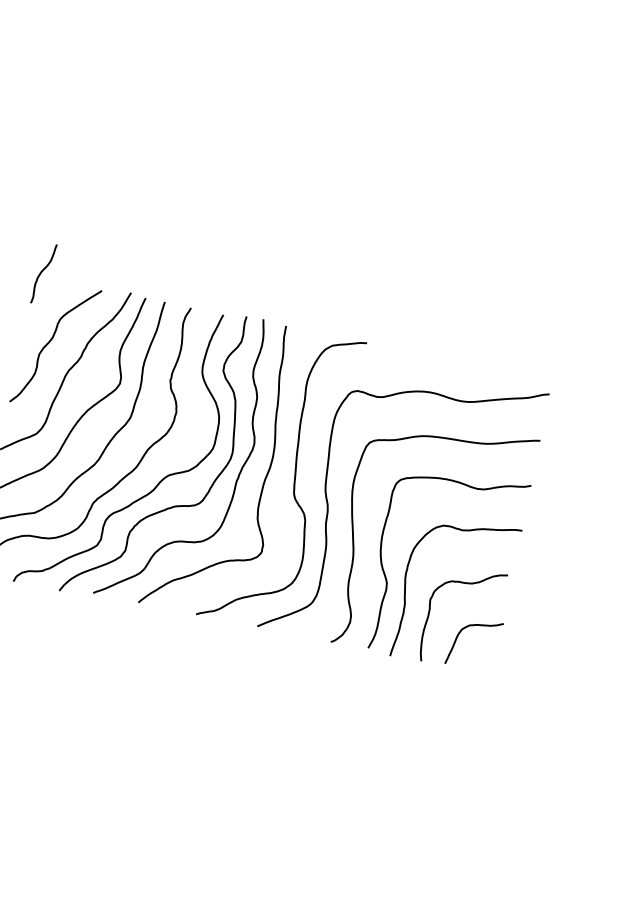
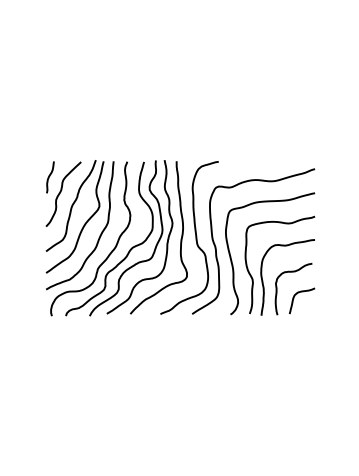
curve: (44, 272) -> (50, 176), moved

